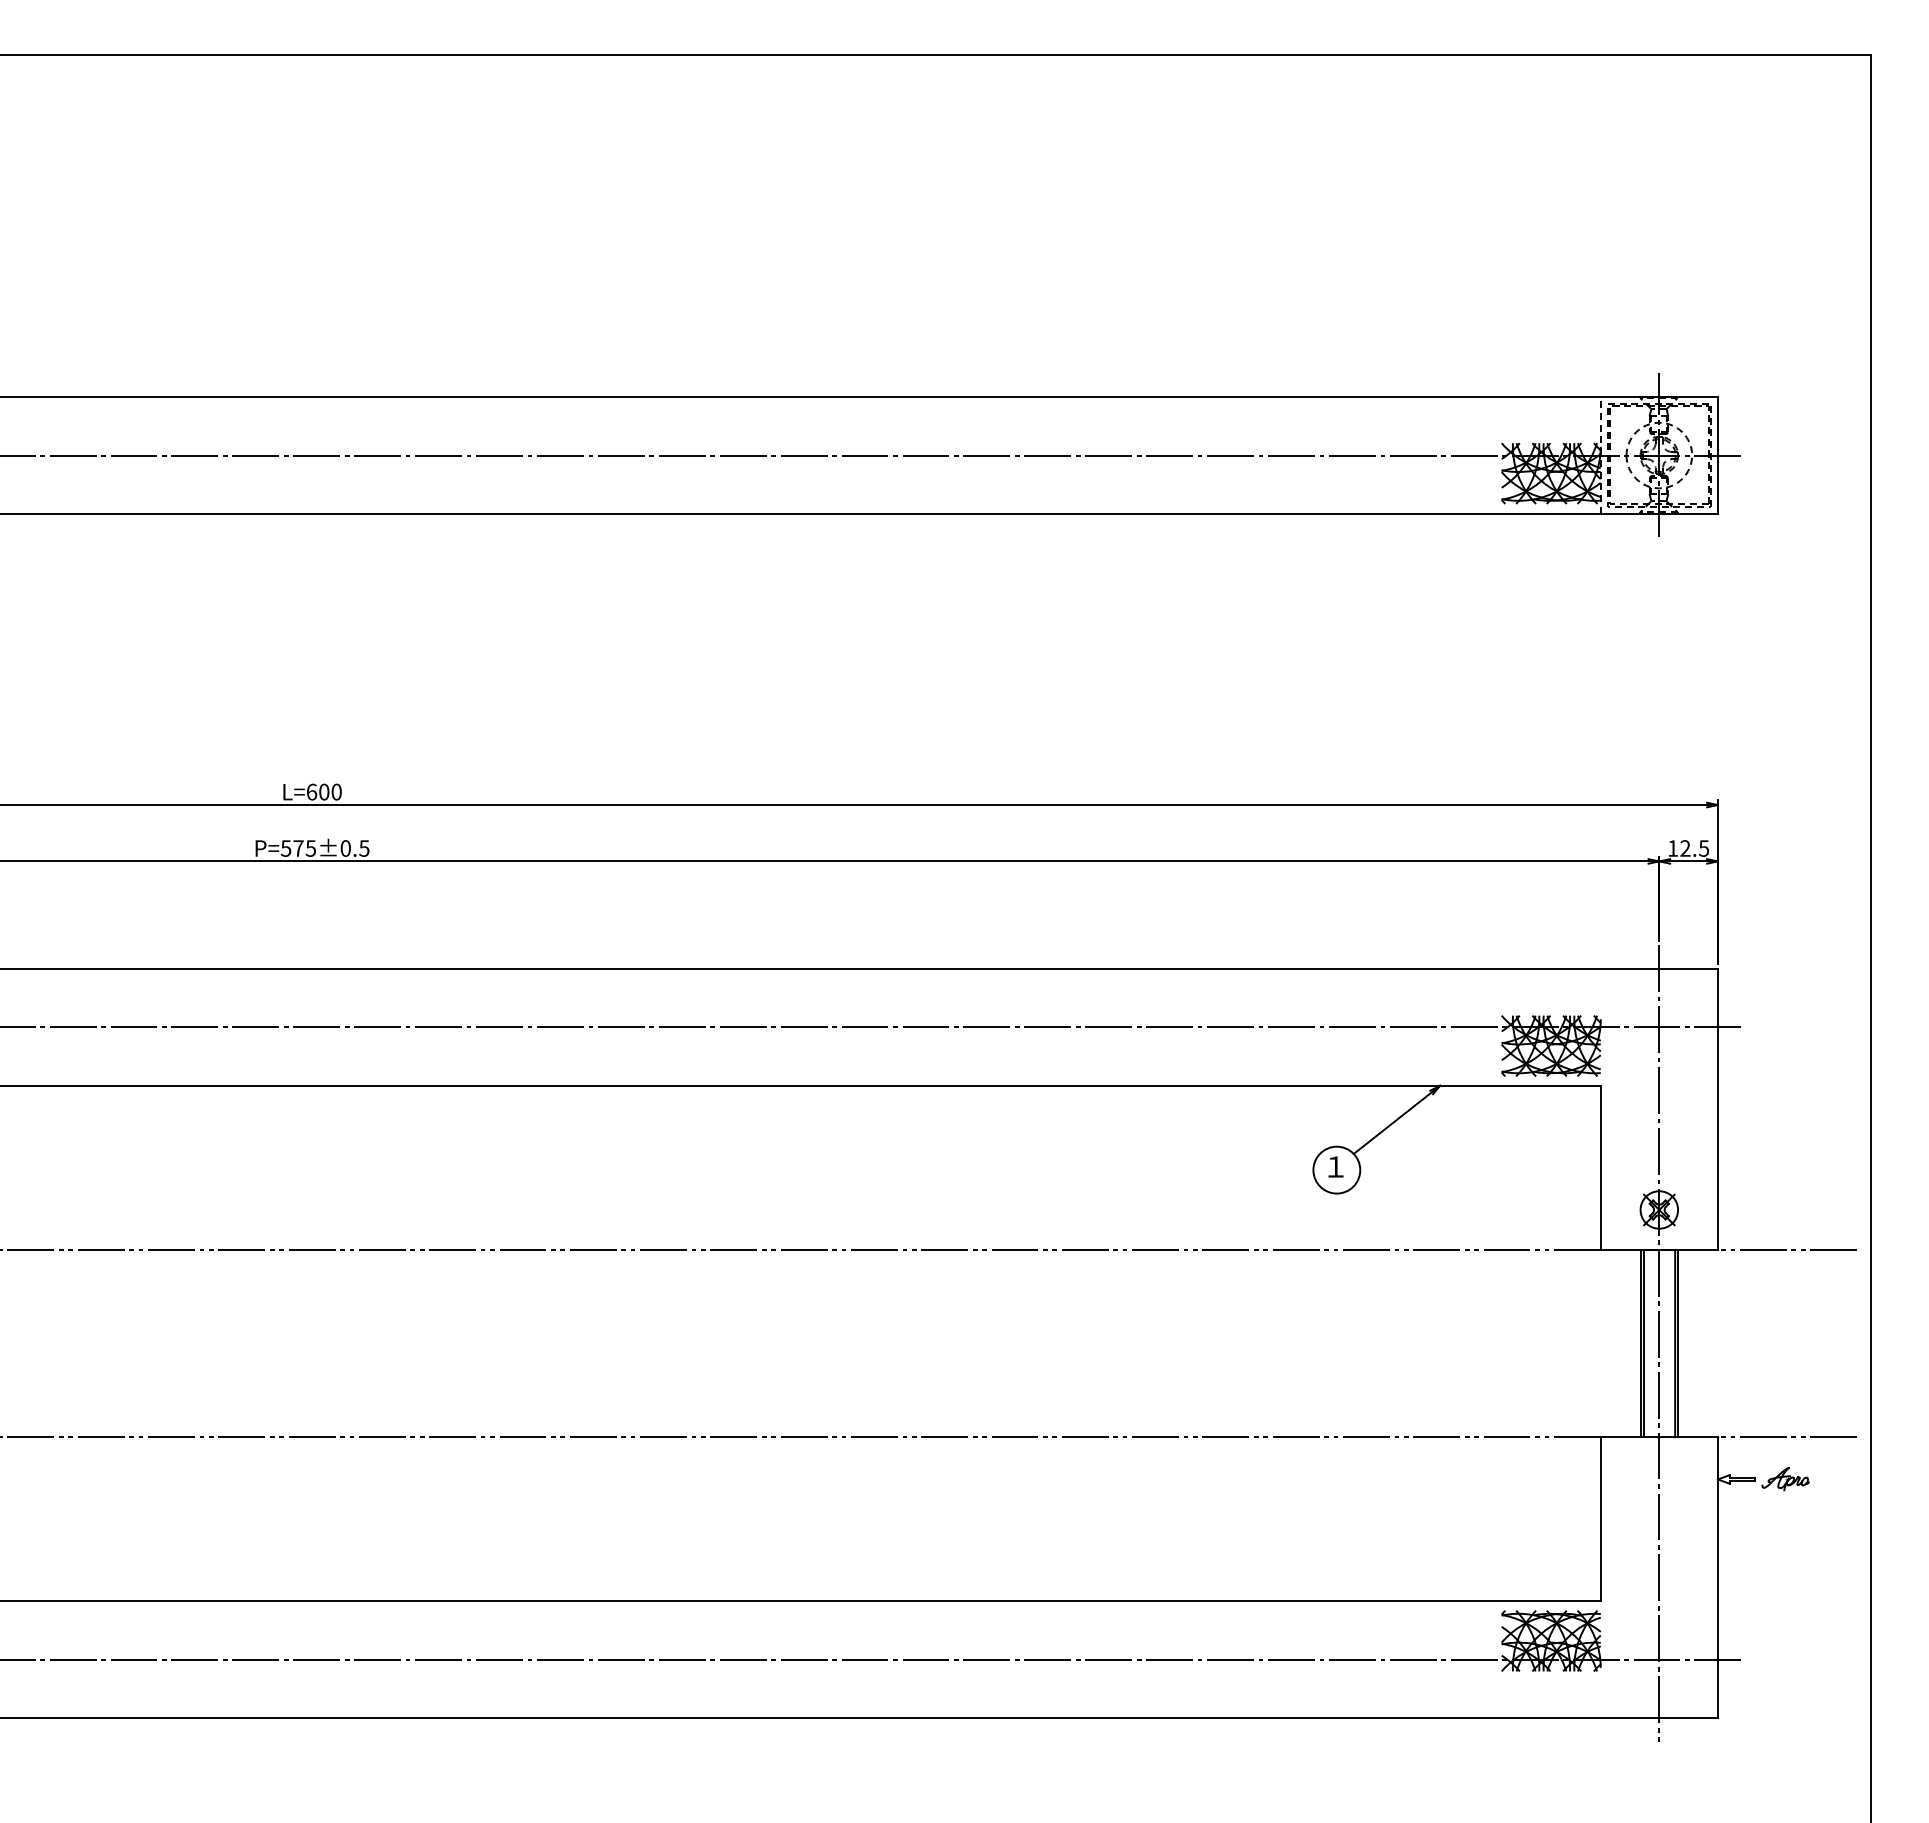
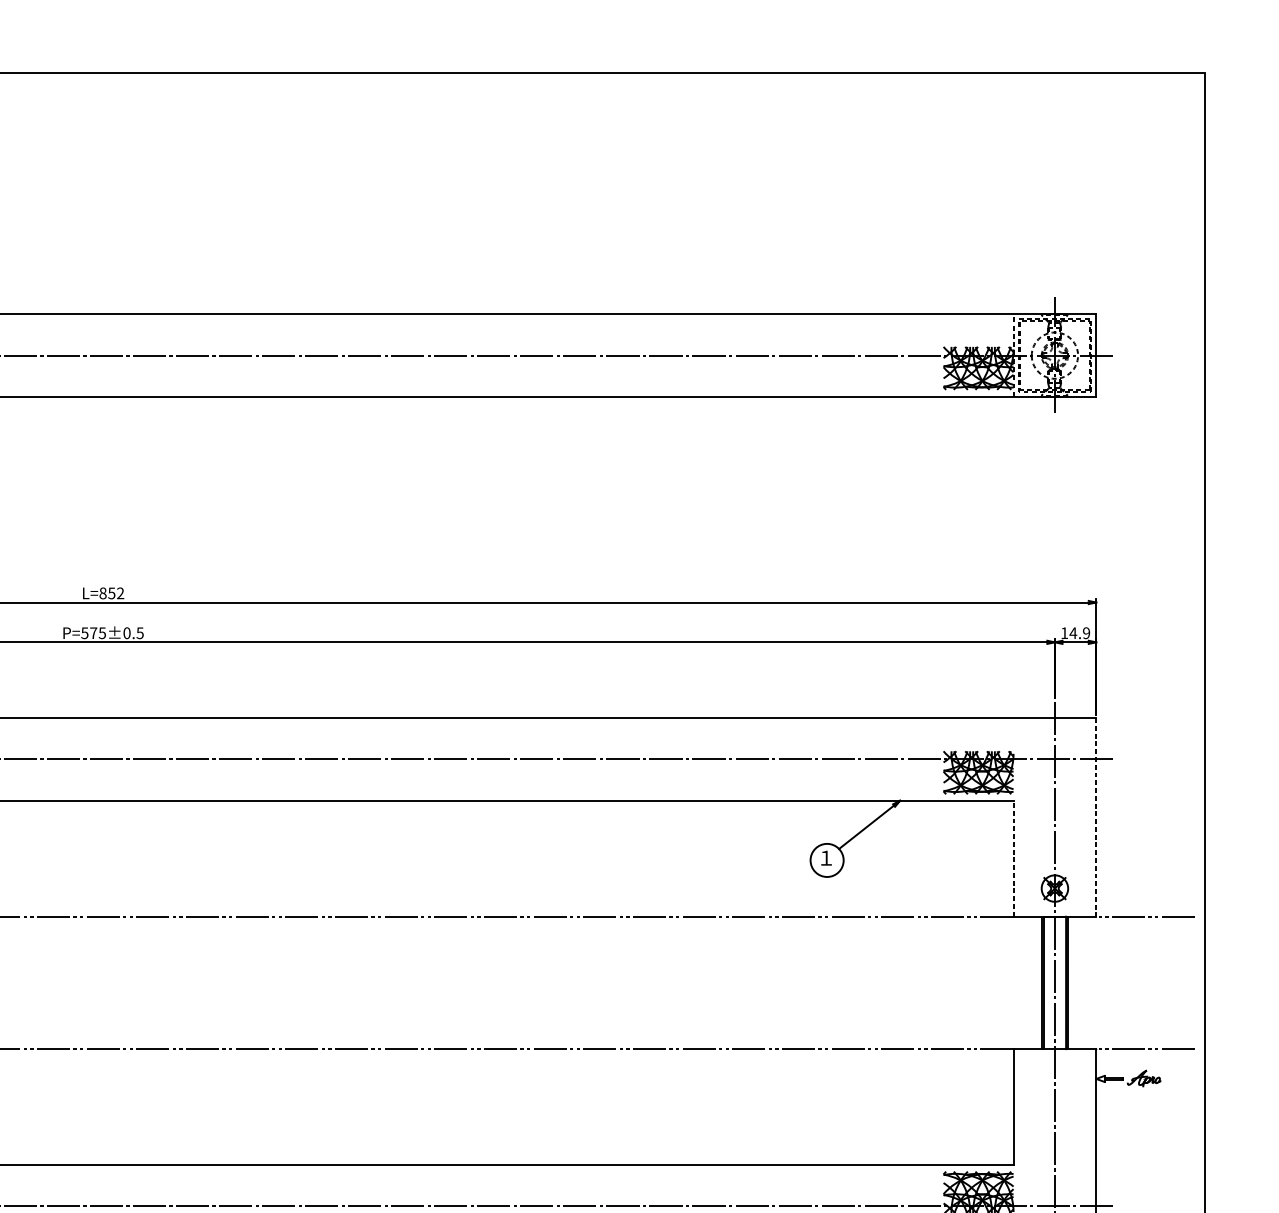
text: (323, 791) -> (111, 592), L=600 -> L=852
text: (1694, 848) -> (1079, 633), 12.5 -> 14.9
line: (1717, 1109) -> (1096, 817), solid -> dashed
line: (1600, 1167) -> (1013, 858), solid -> dashed

